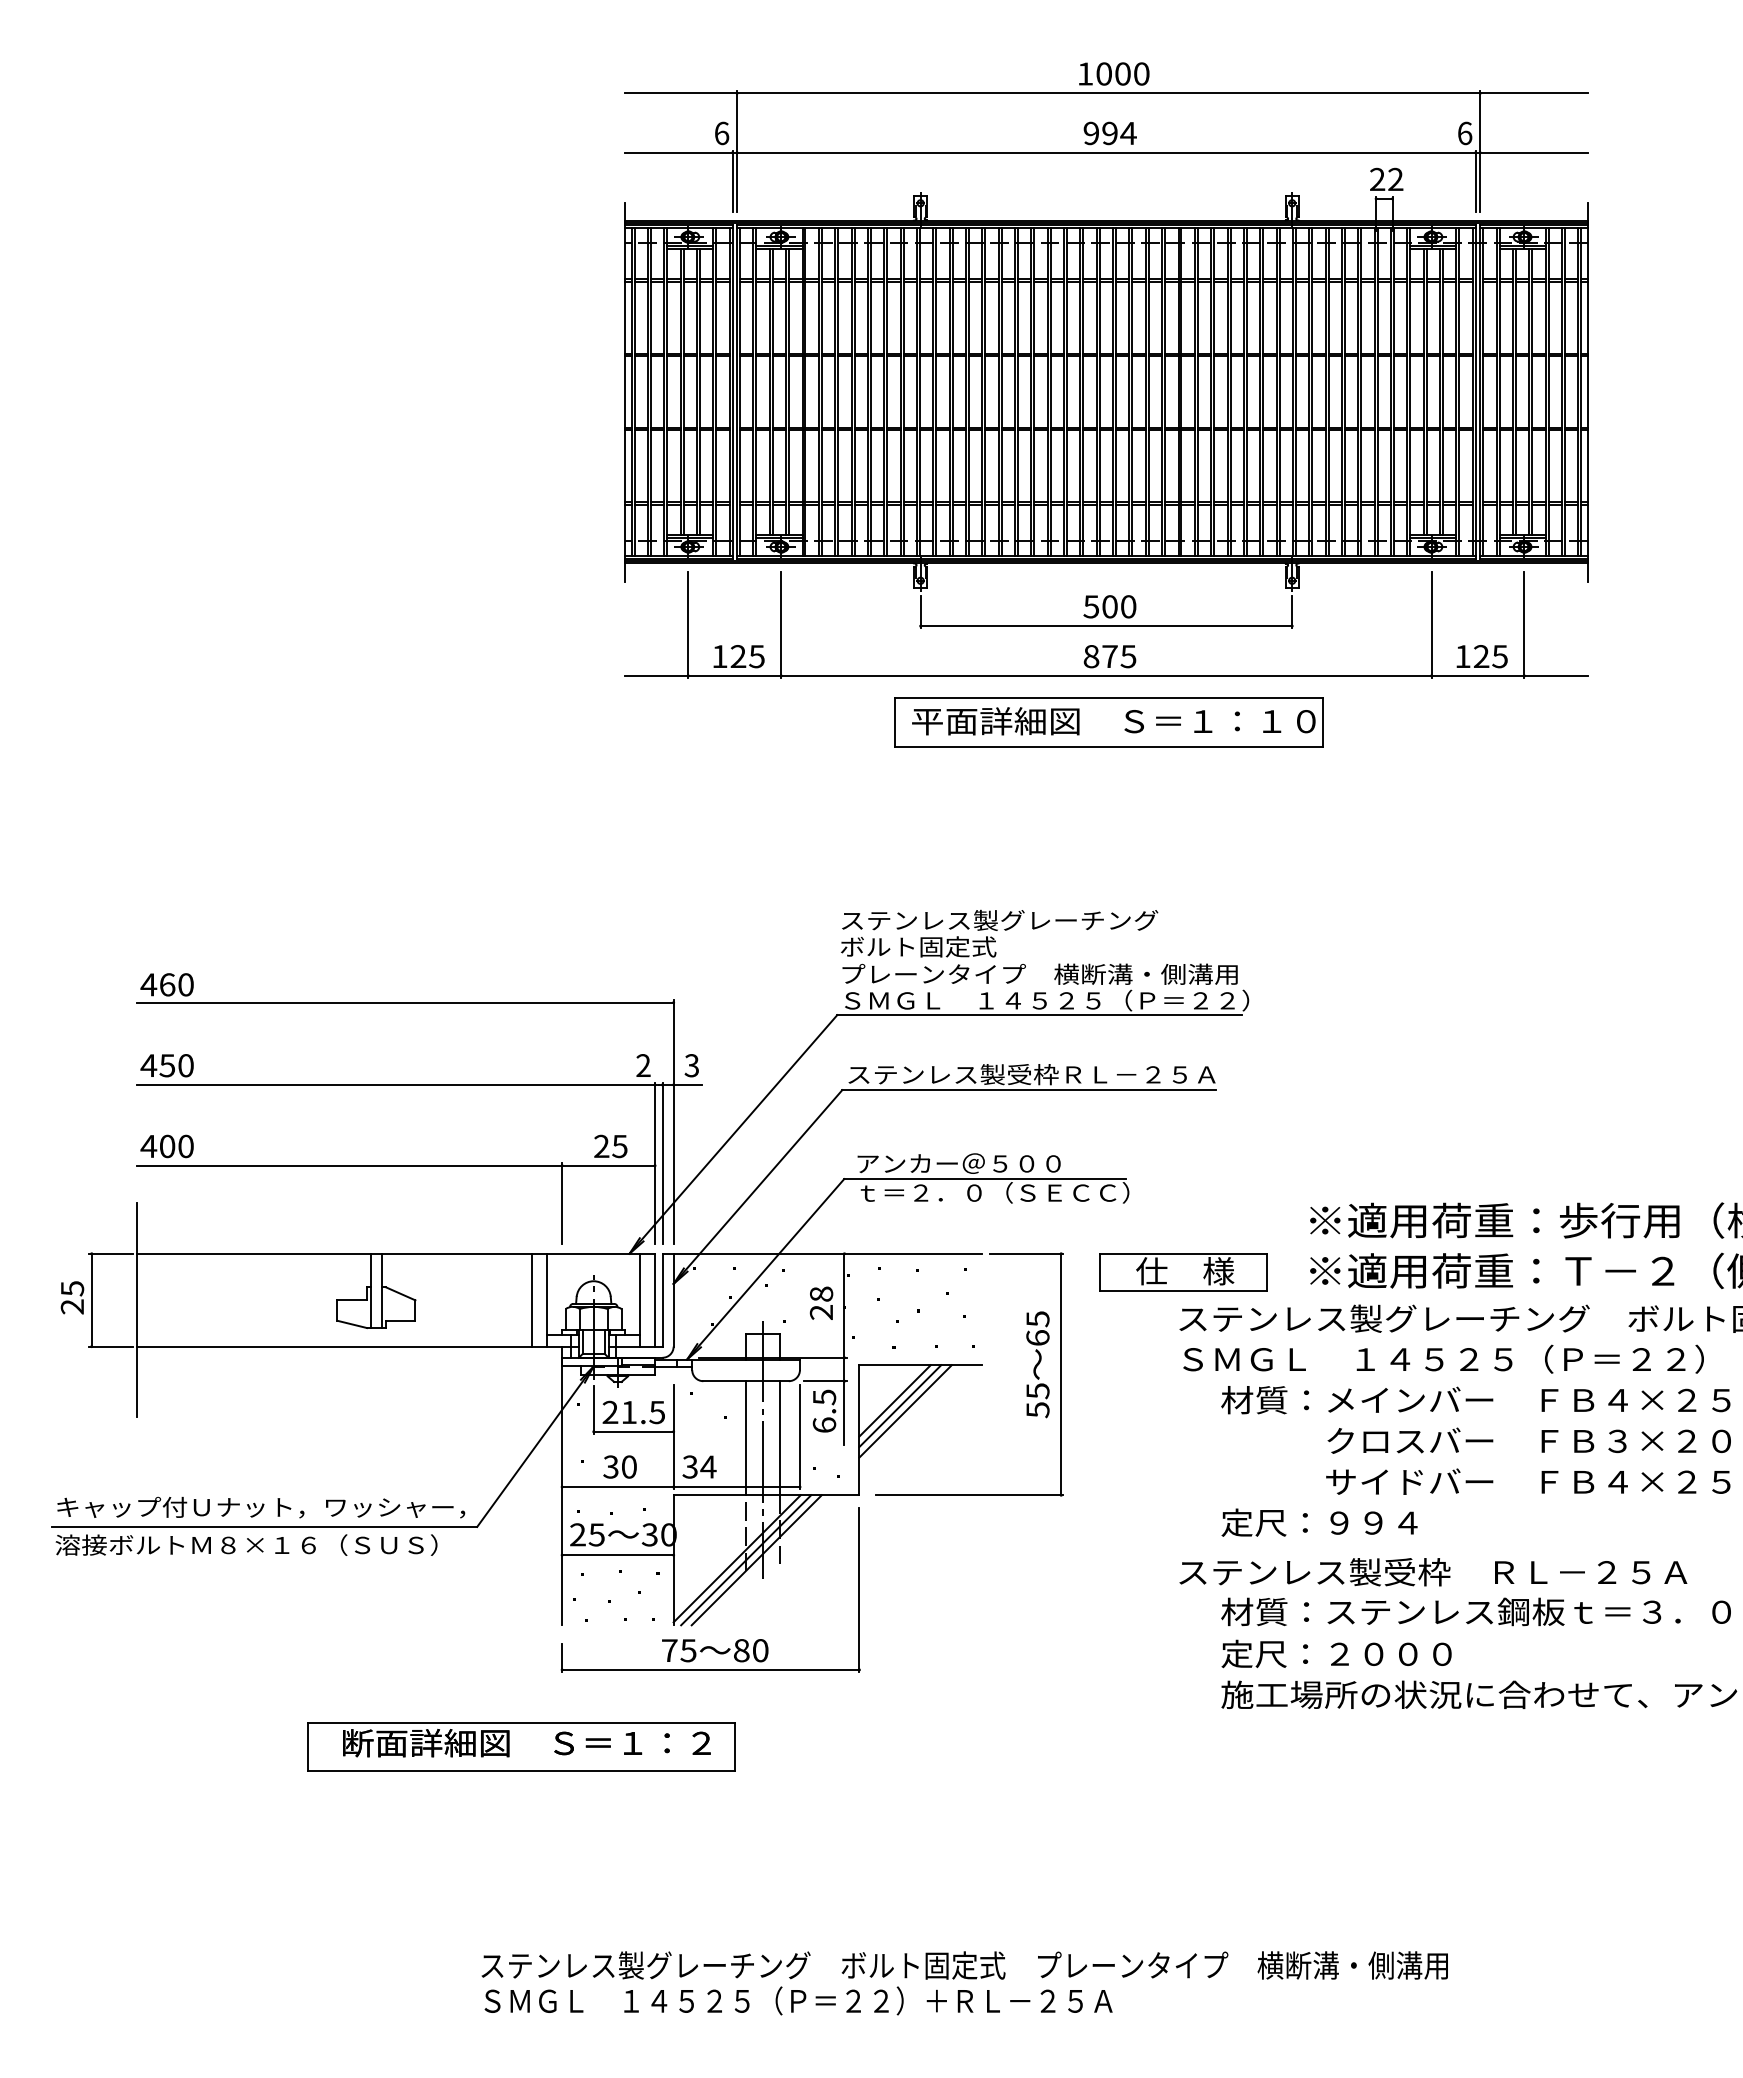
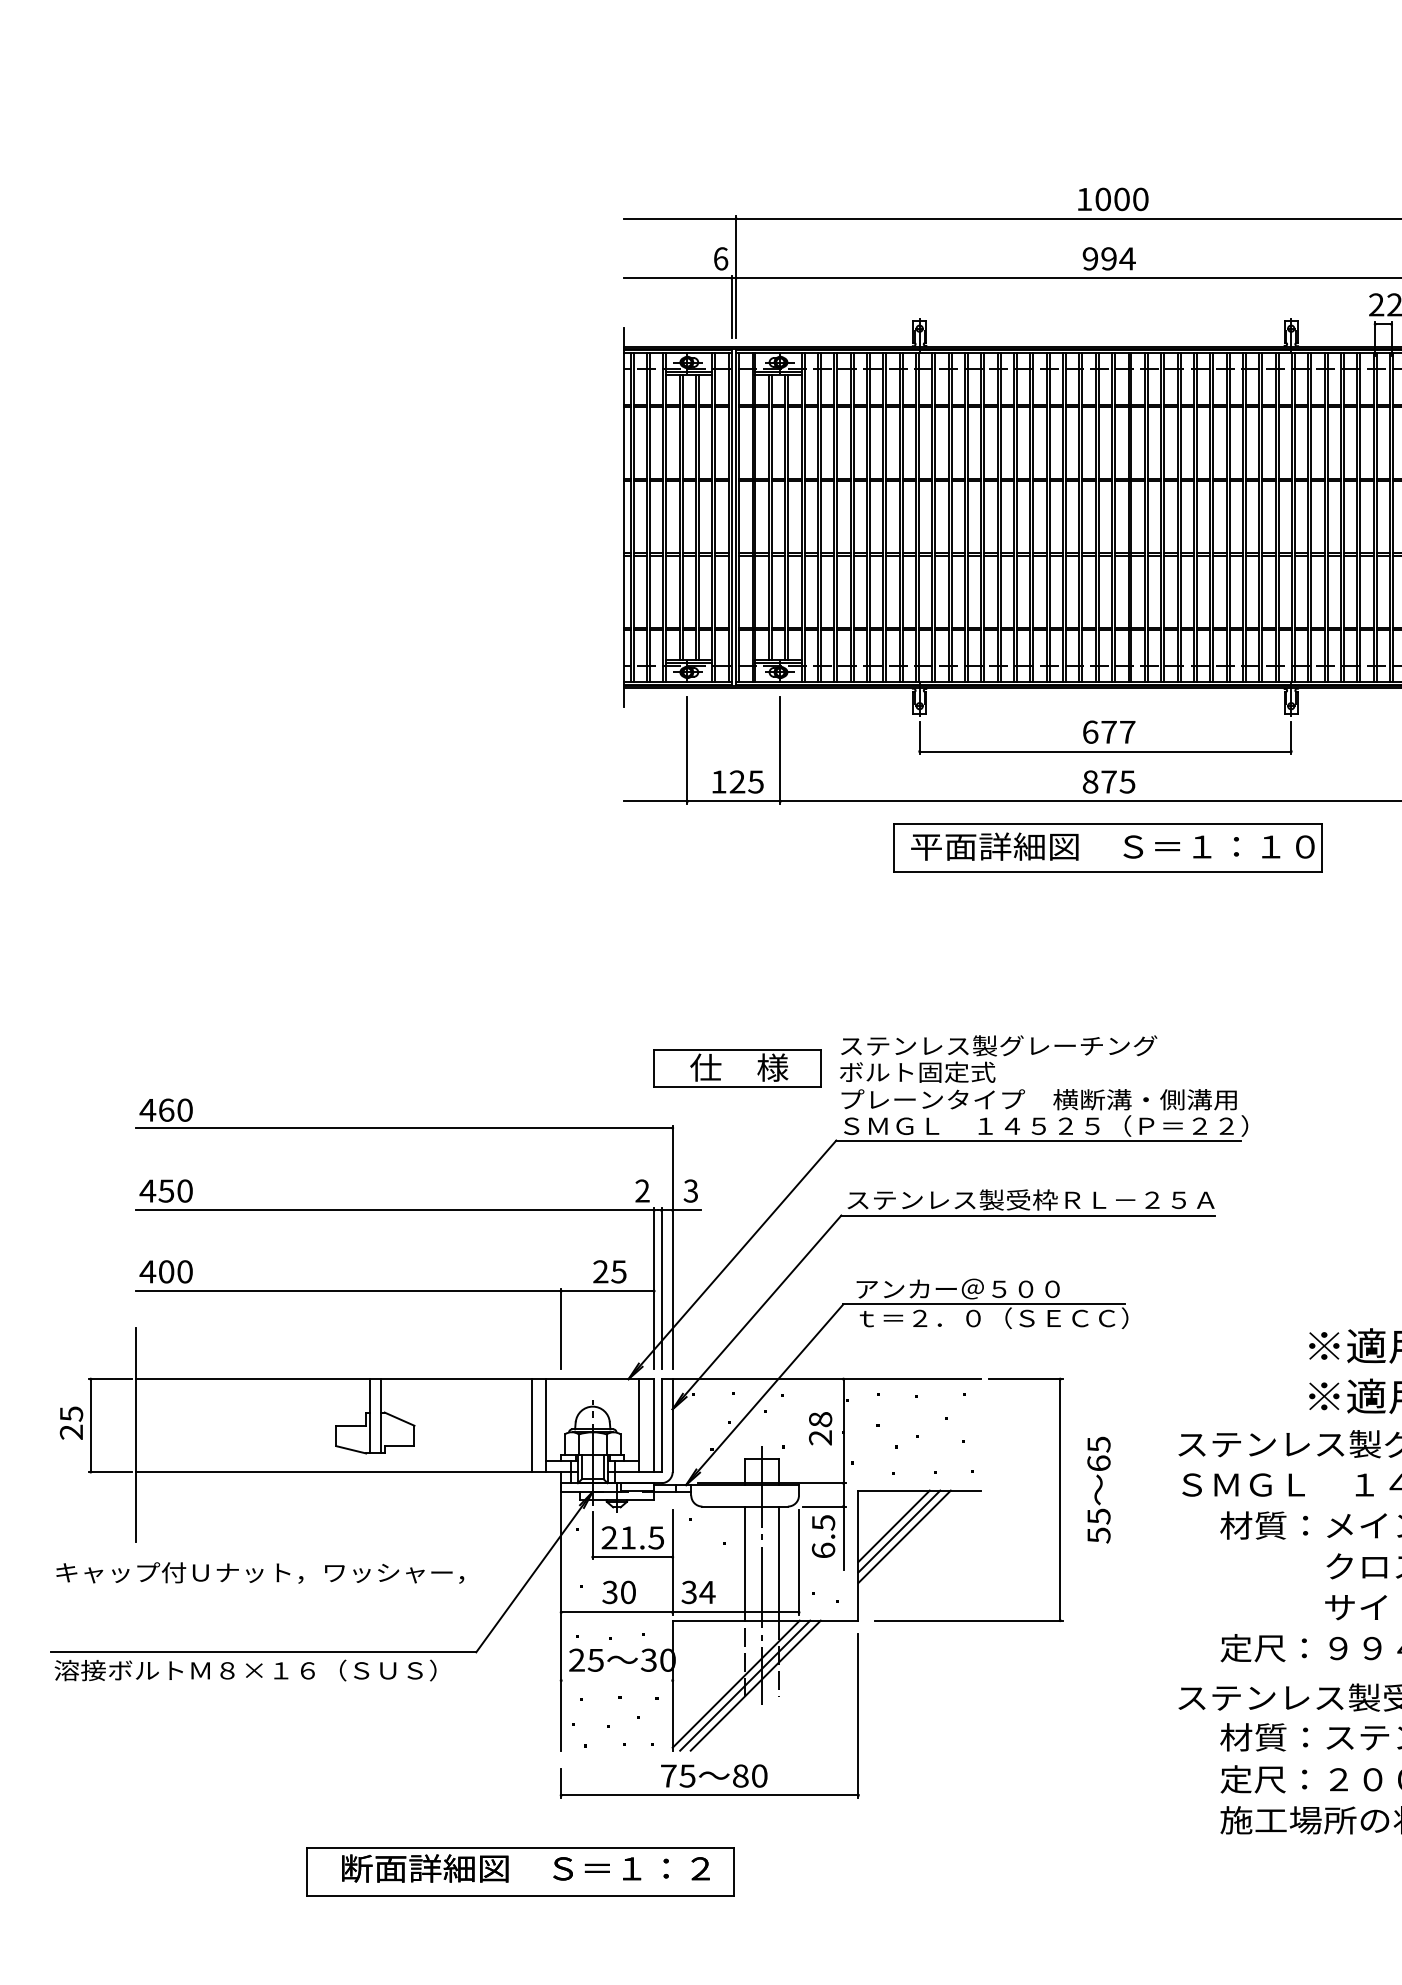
text: (1109, 606) -> (1108, 731), 500 -> 677
part: (1183, 1272) -> (737, 1068), moved
text: (1037, 1364) -> (1098, 1489), moved
text: (261, 1507) -> (260, 1572), moved
line: (617, 1555) -> (616, 1680), removed

